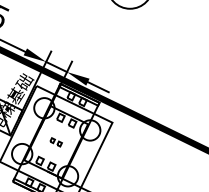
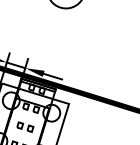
part: (55, 142) -> (24, 127), size x1.67

